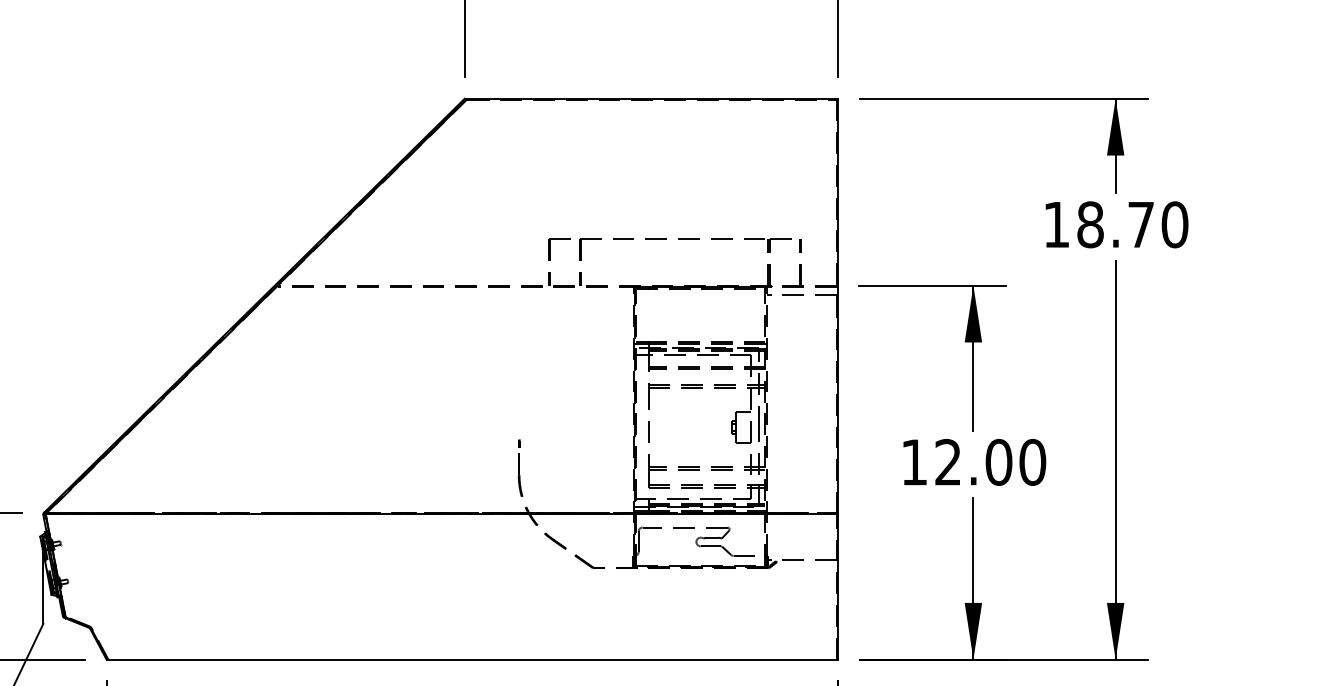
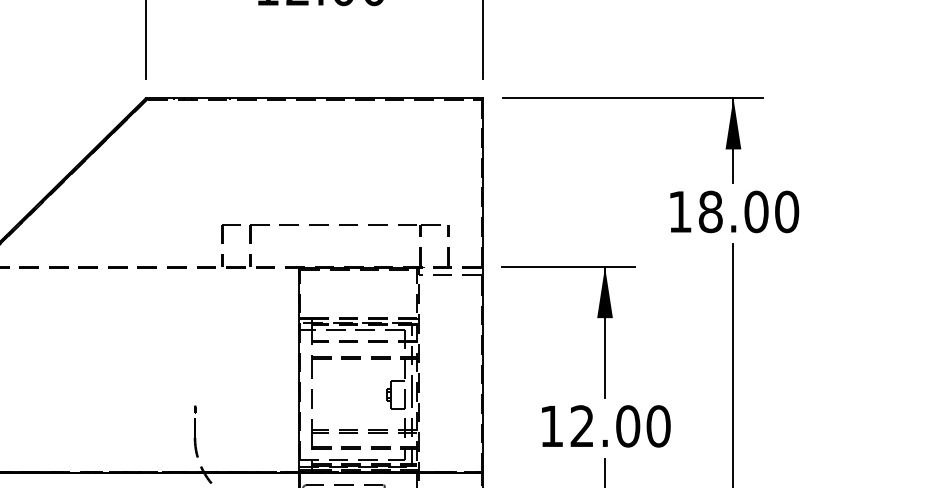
text: (1141, 224) -> (756, 211), 18.70 -> 18.00

